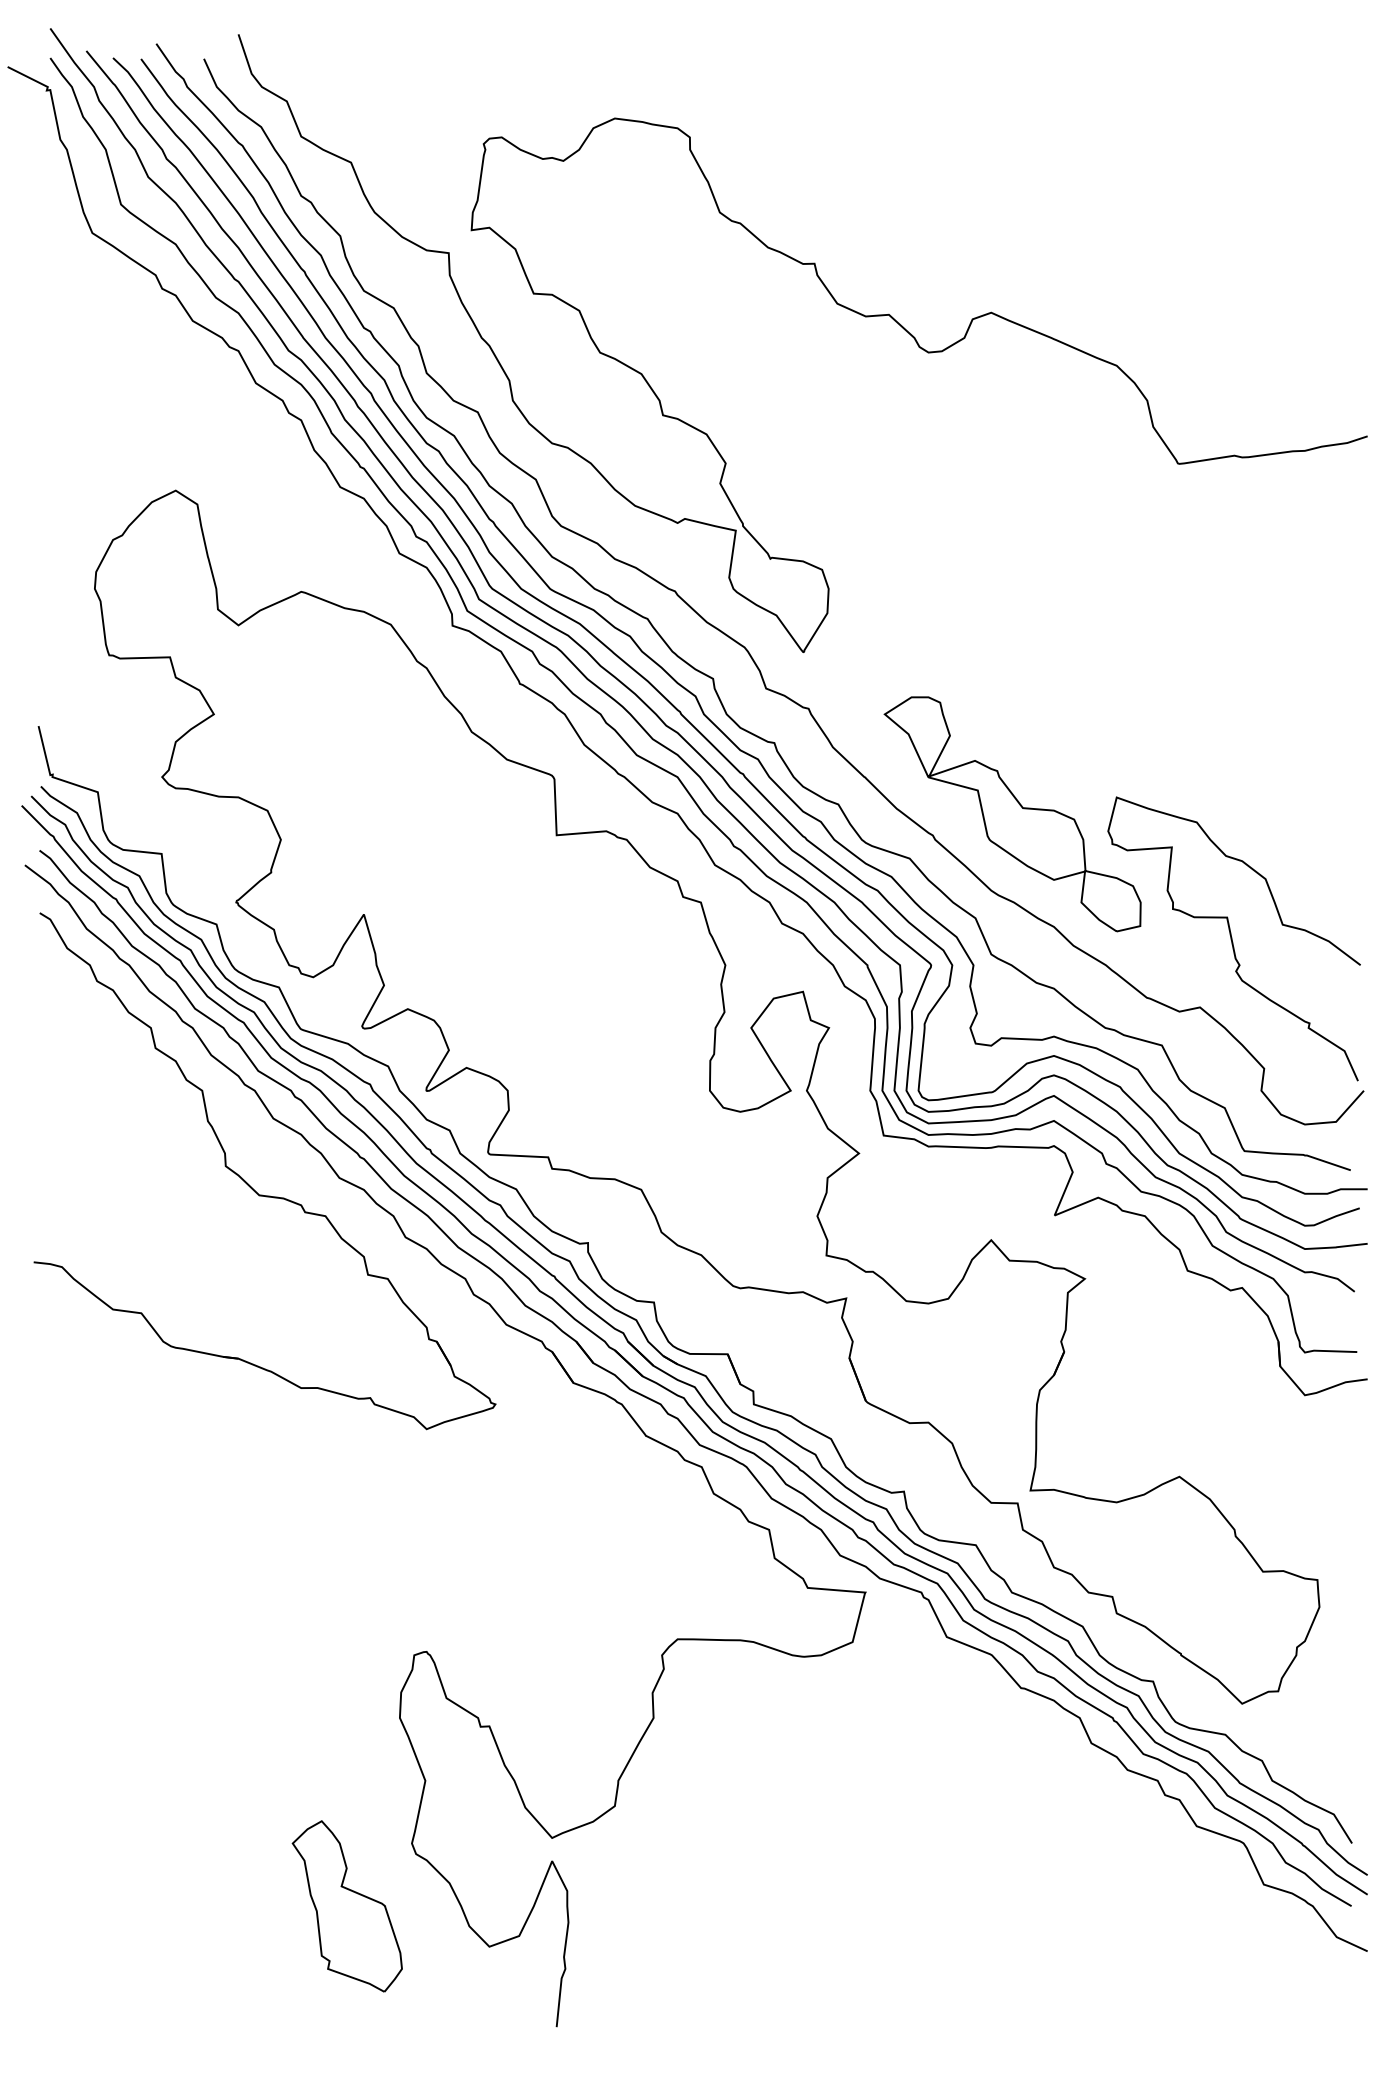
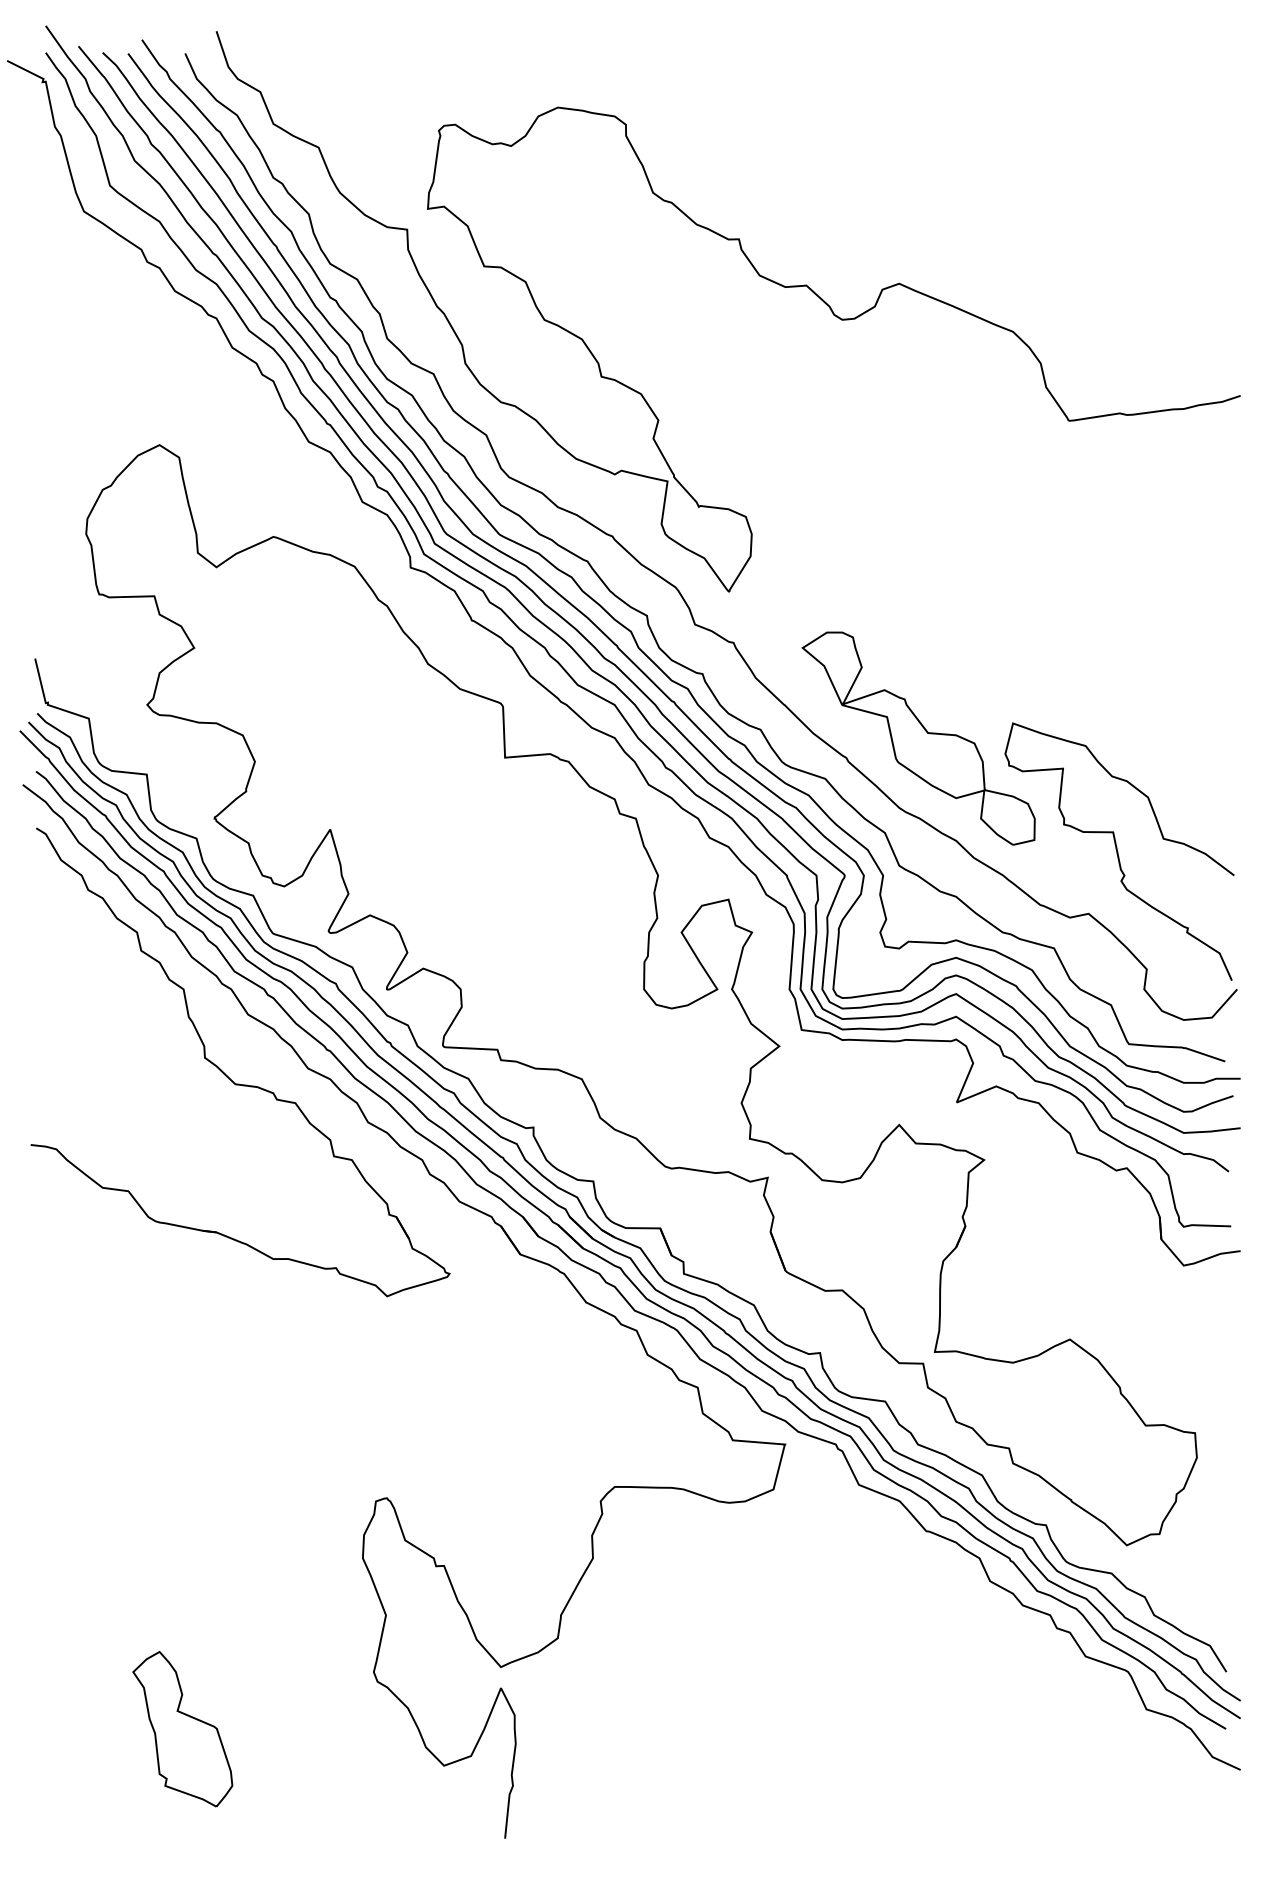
part: (346, 1906) -> (182, 1729), moved

